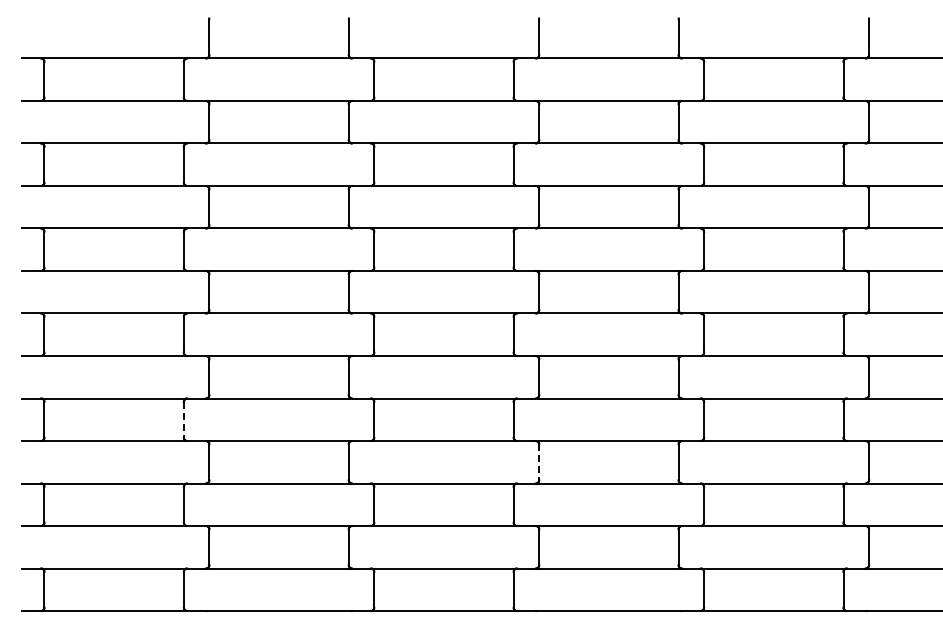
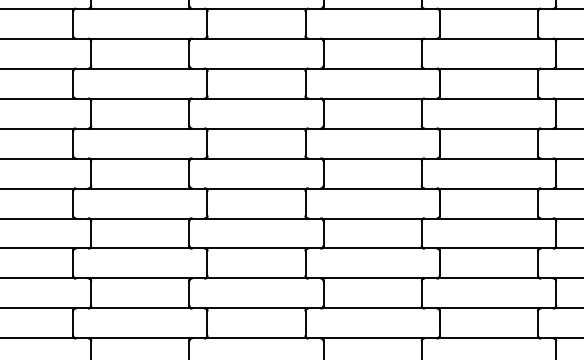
line: (183, 419) -> (72, 263), dashed -> solid
line: (539, 462) -> (323, 293), dashed -> solid

